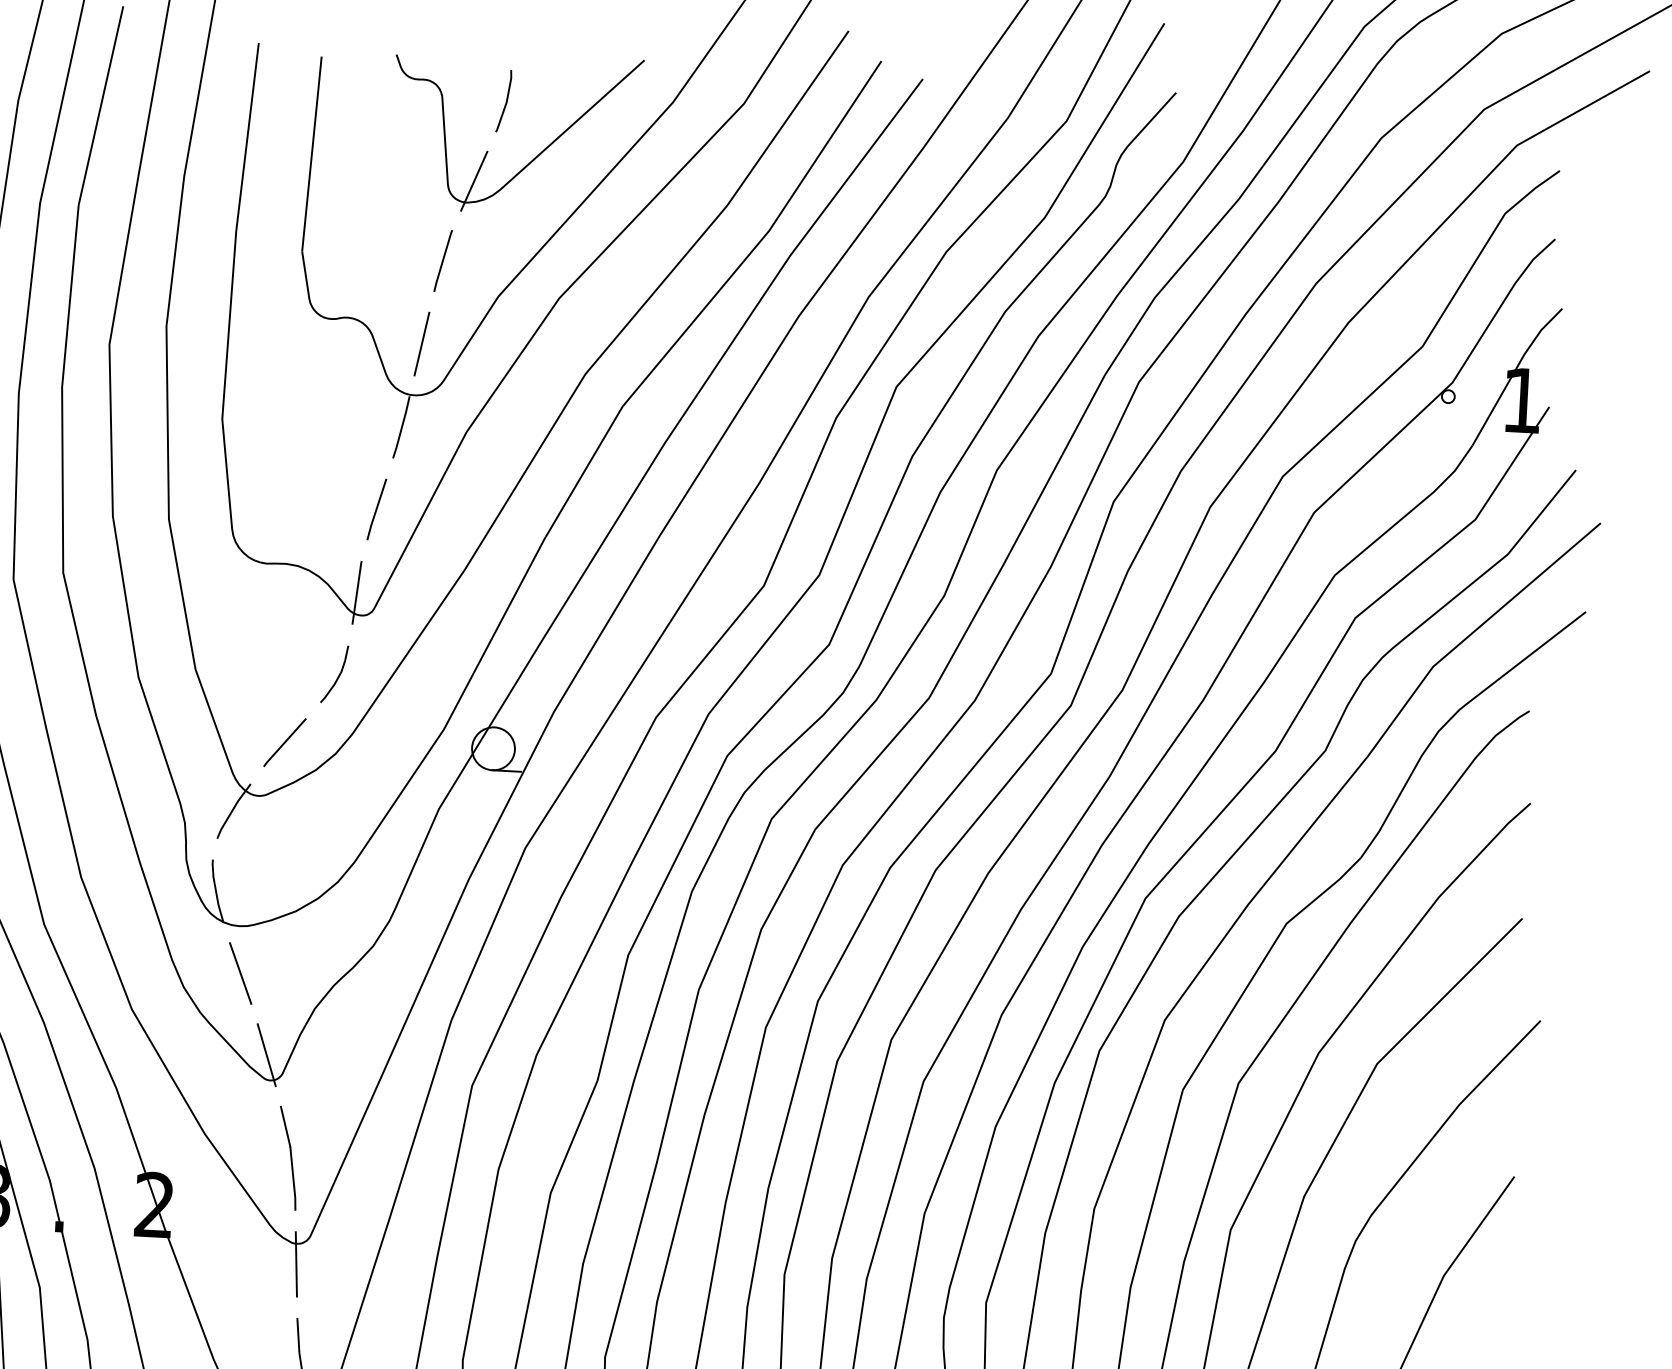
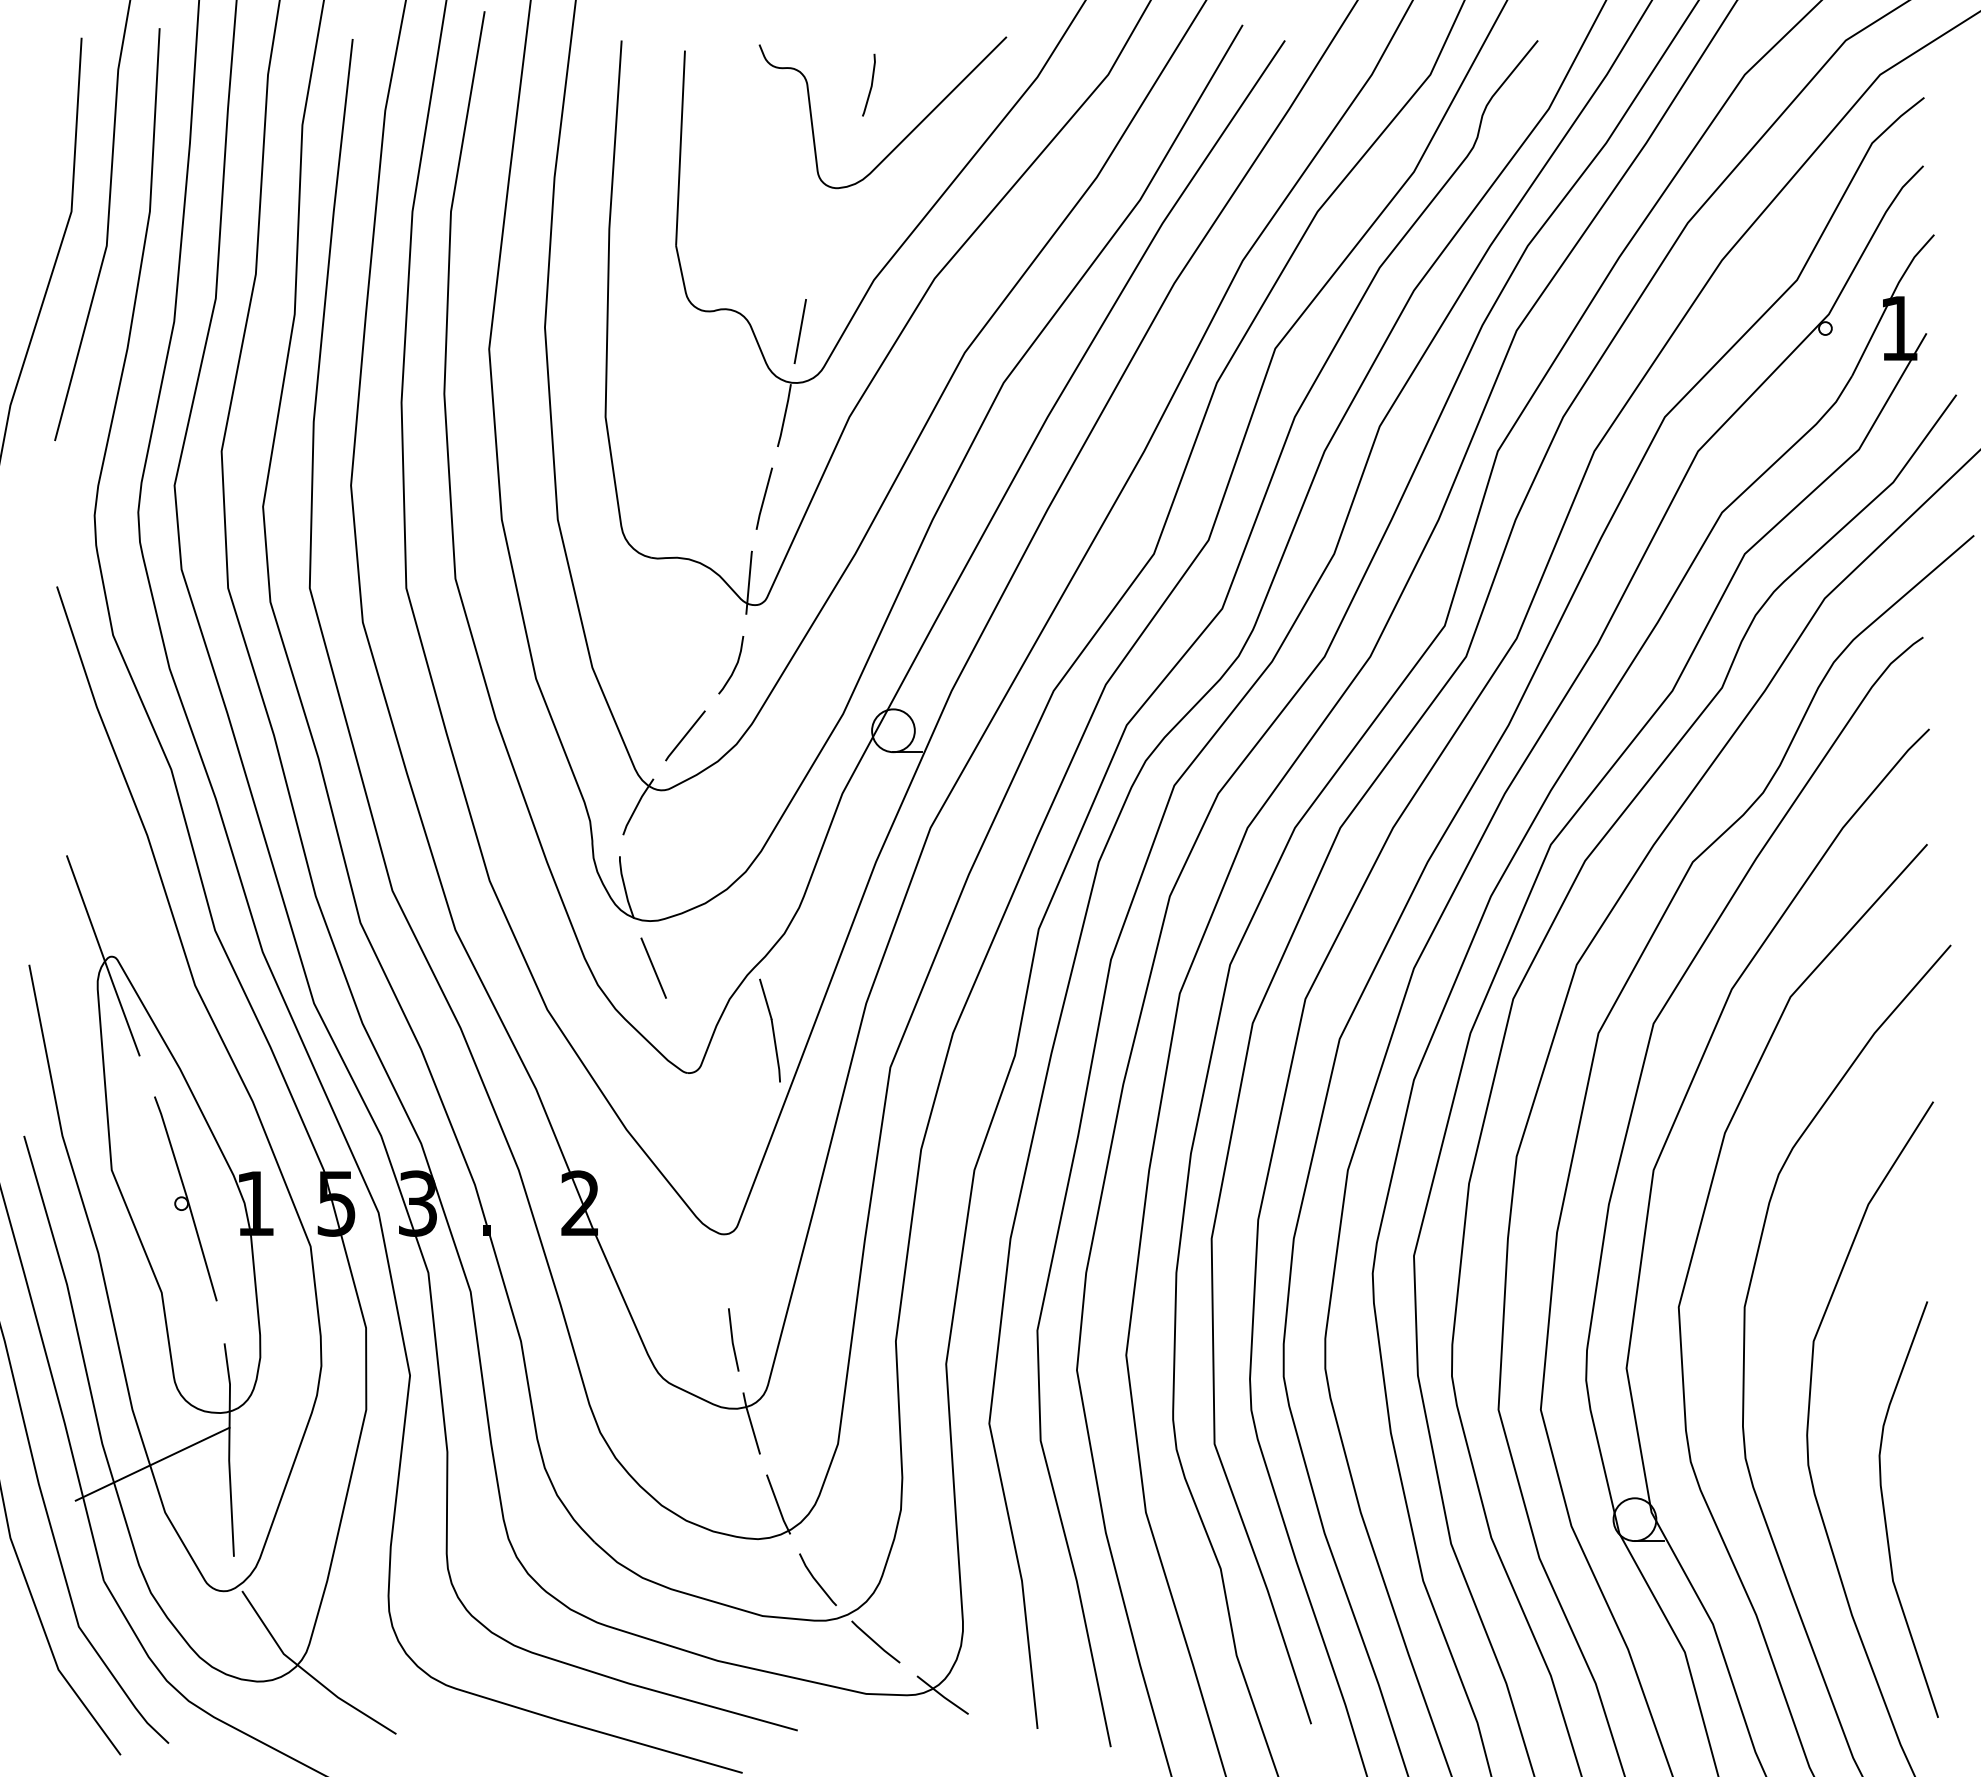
line: (474, 181) -> (843, 166), removed
line: (443, 260) -> (817, 247), removed
line: (266, 1054) -> (683, 1047), removed
part: (287, 1158) -> (769, 1030), moved
line: (295, 1263) -> (724, 1254), removed

